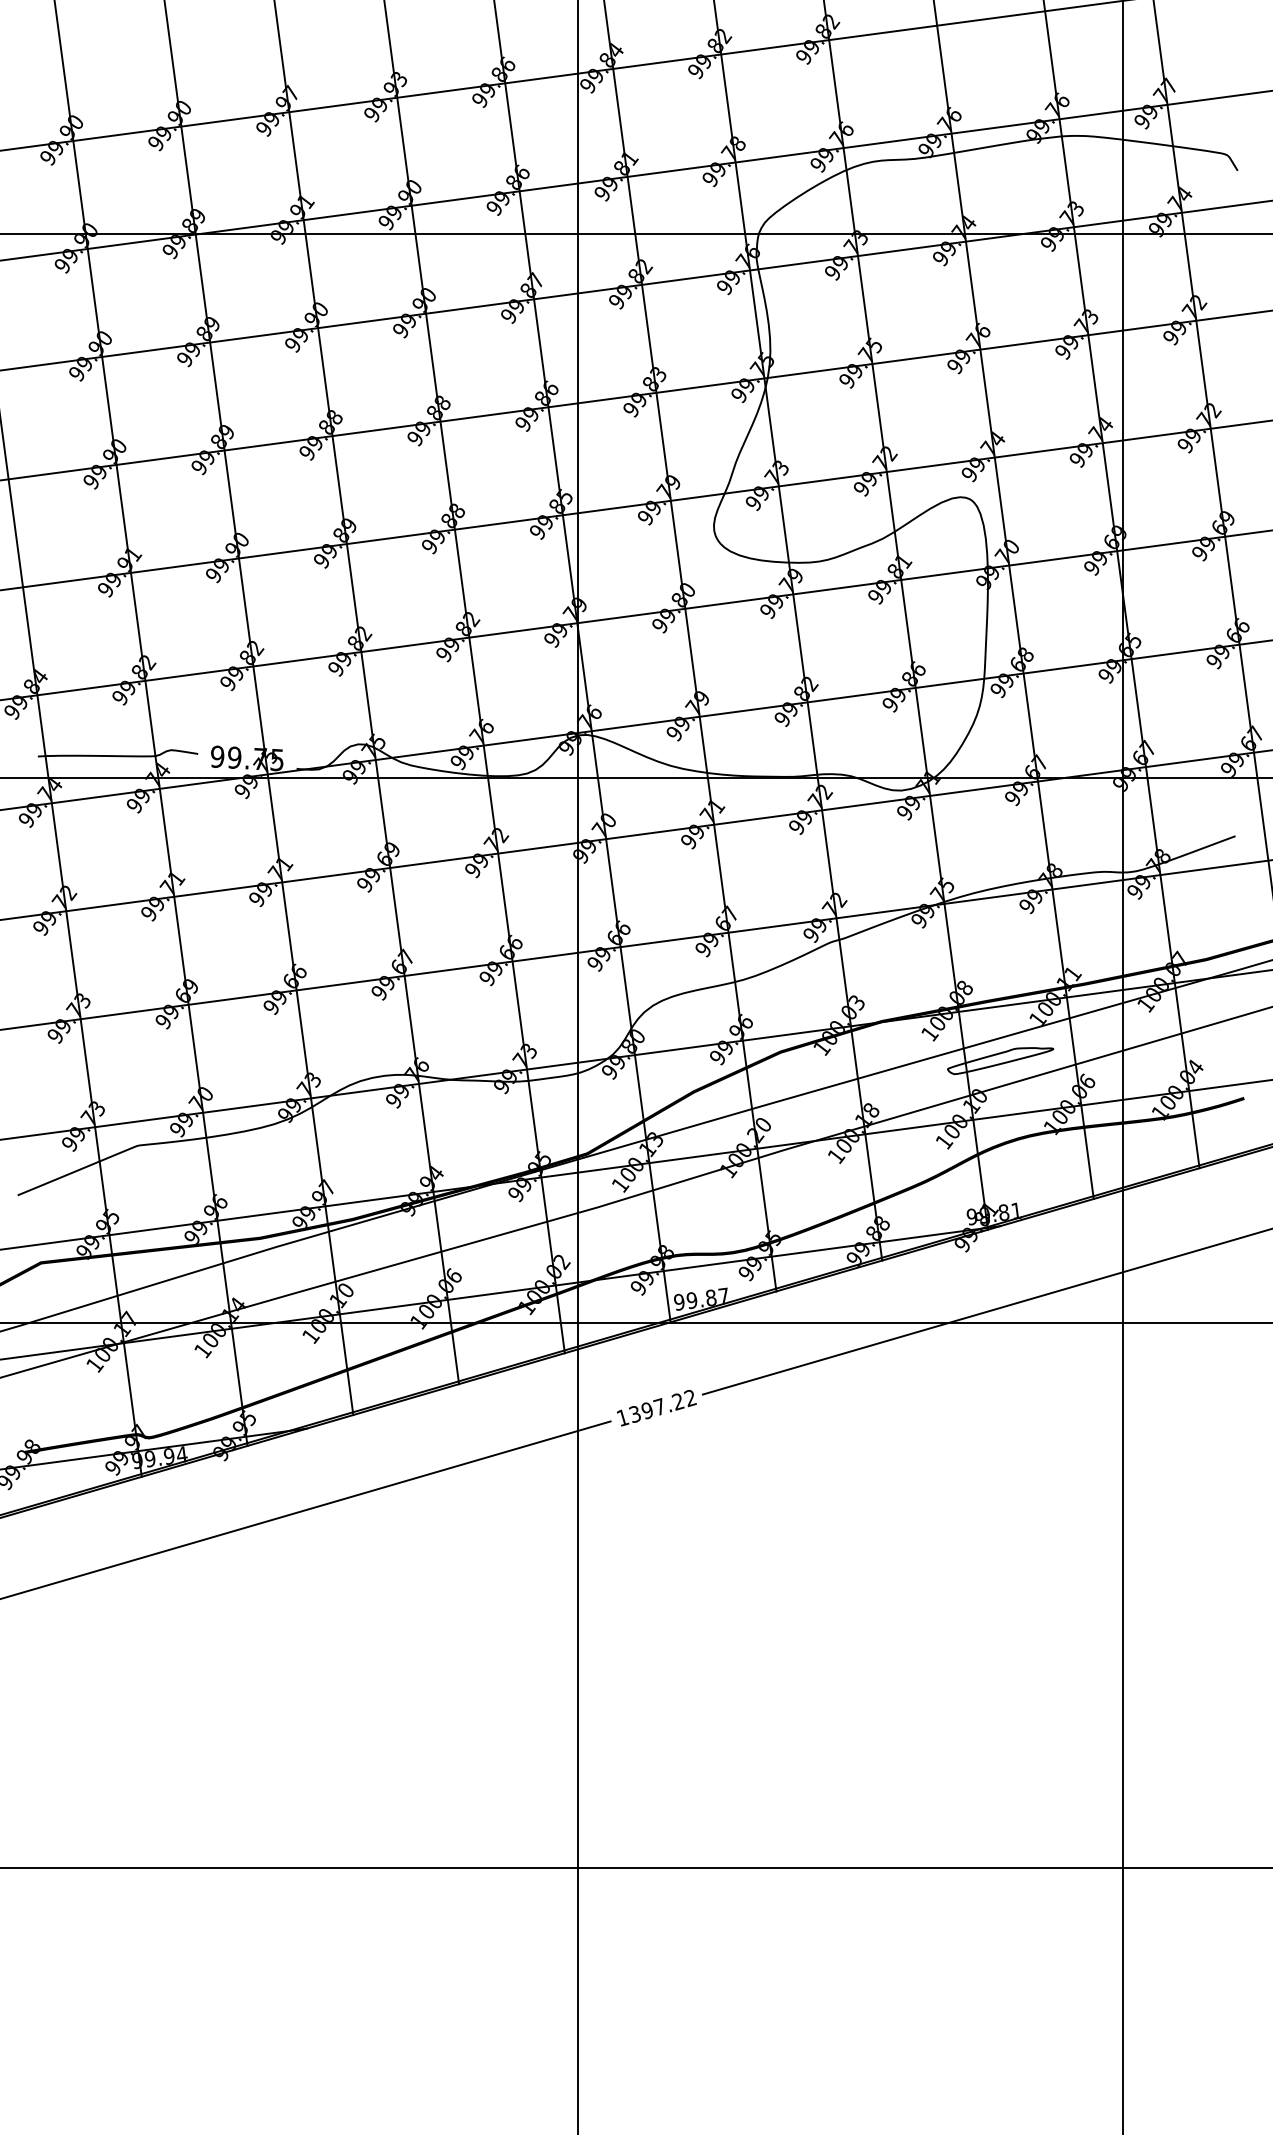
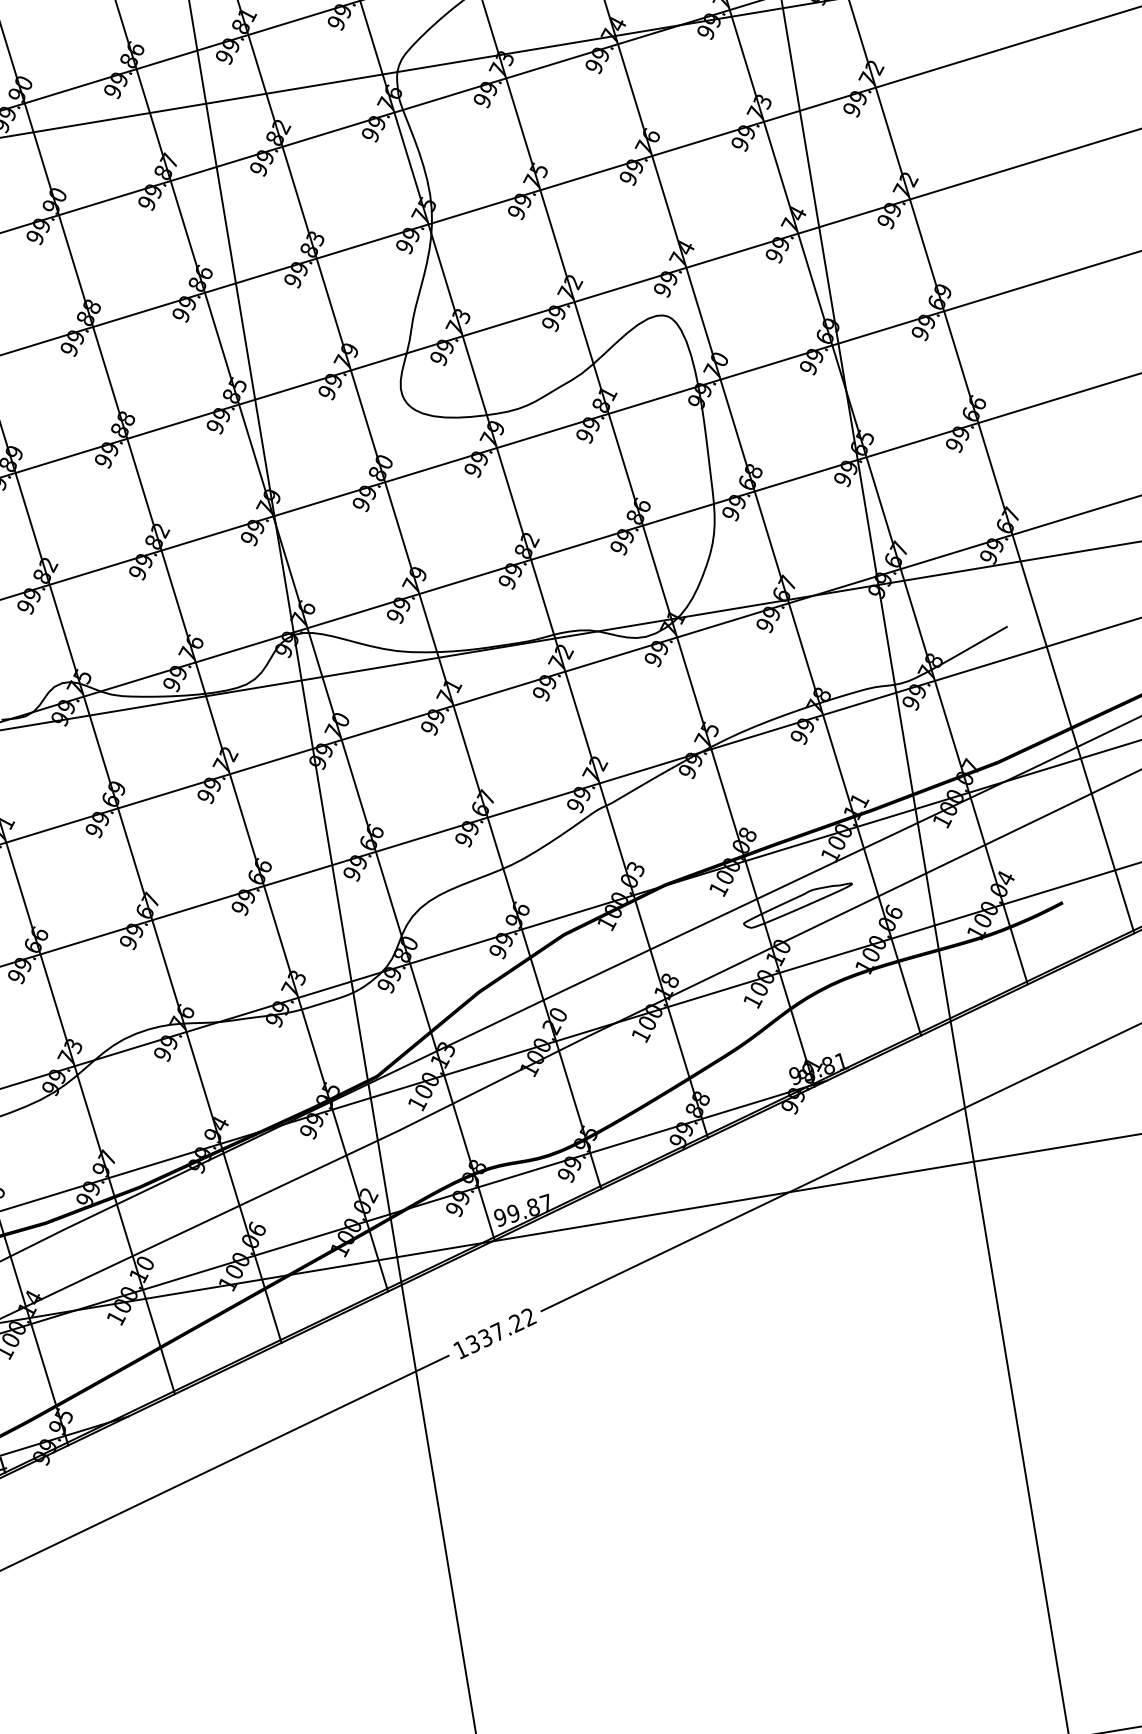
text: (647, 1410) -> (485, 1337), 1397.22 -> 1337.22

